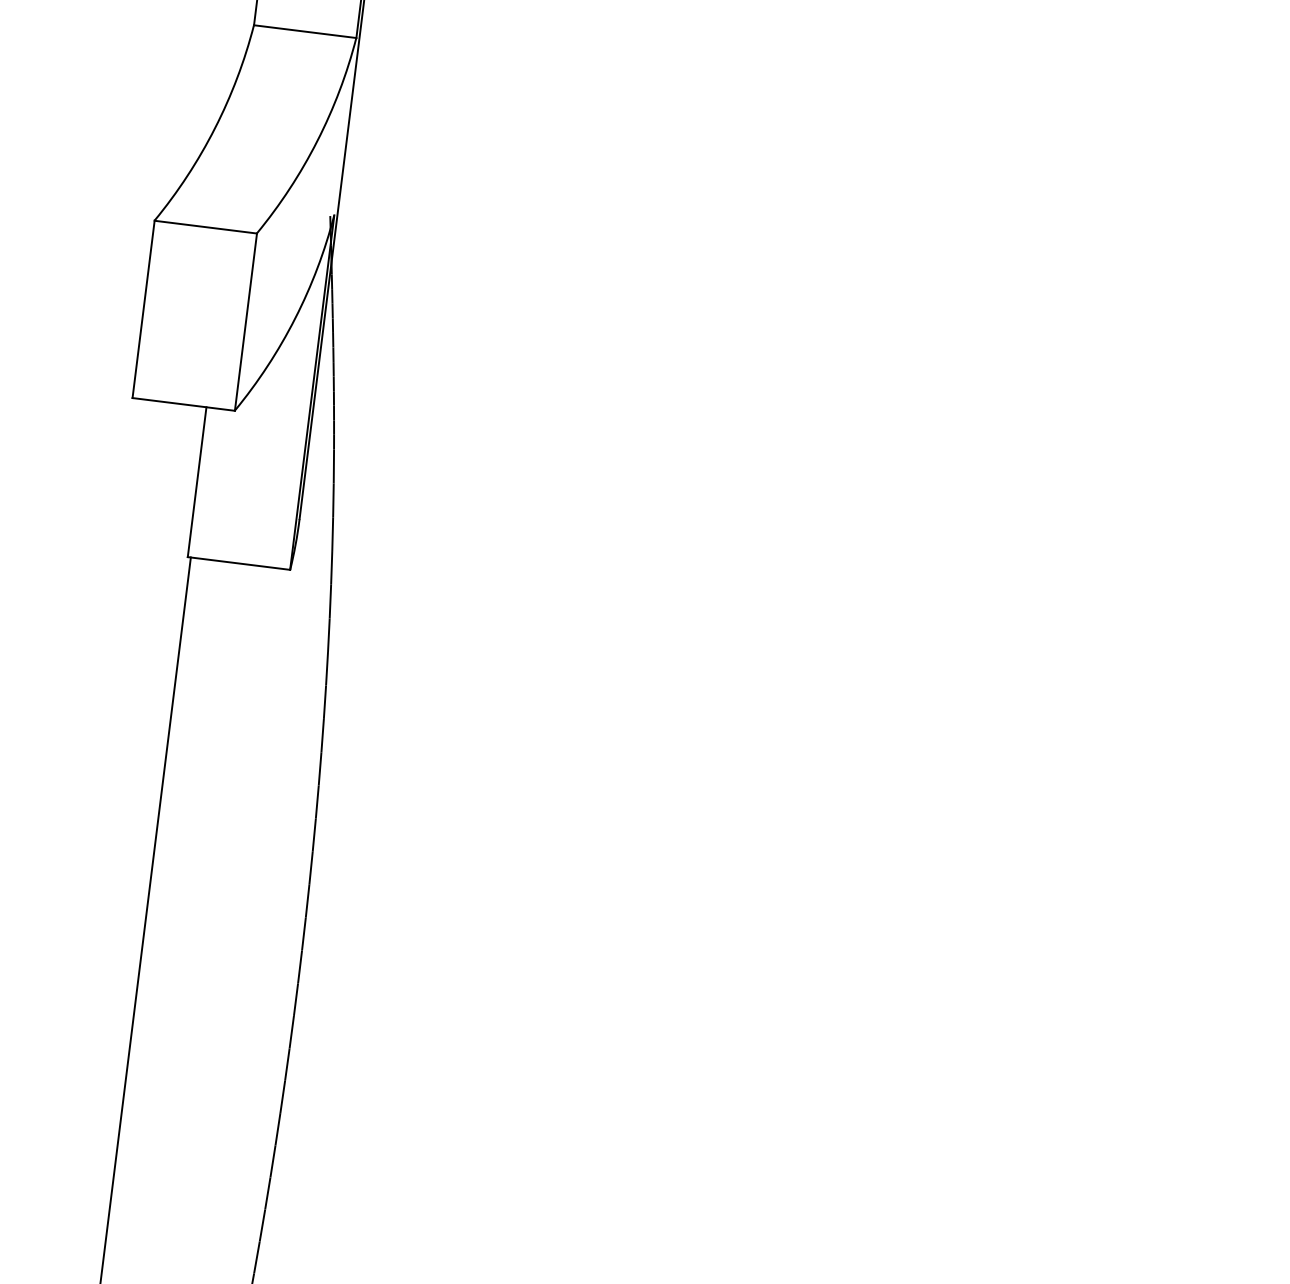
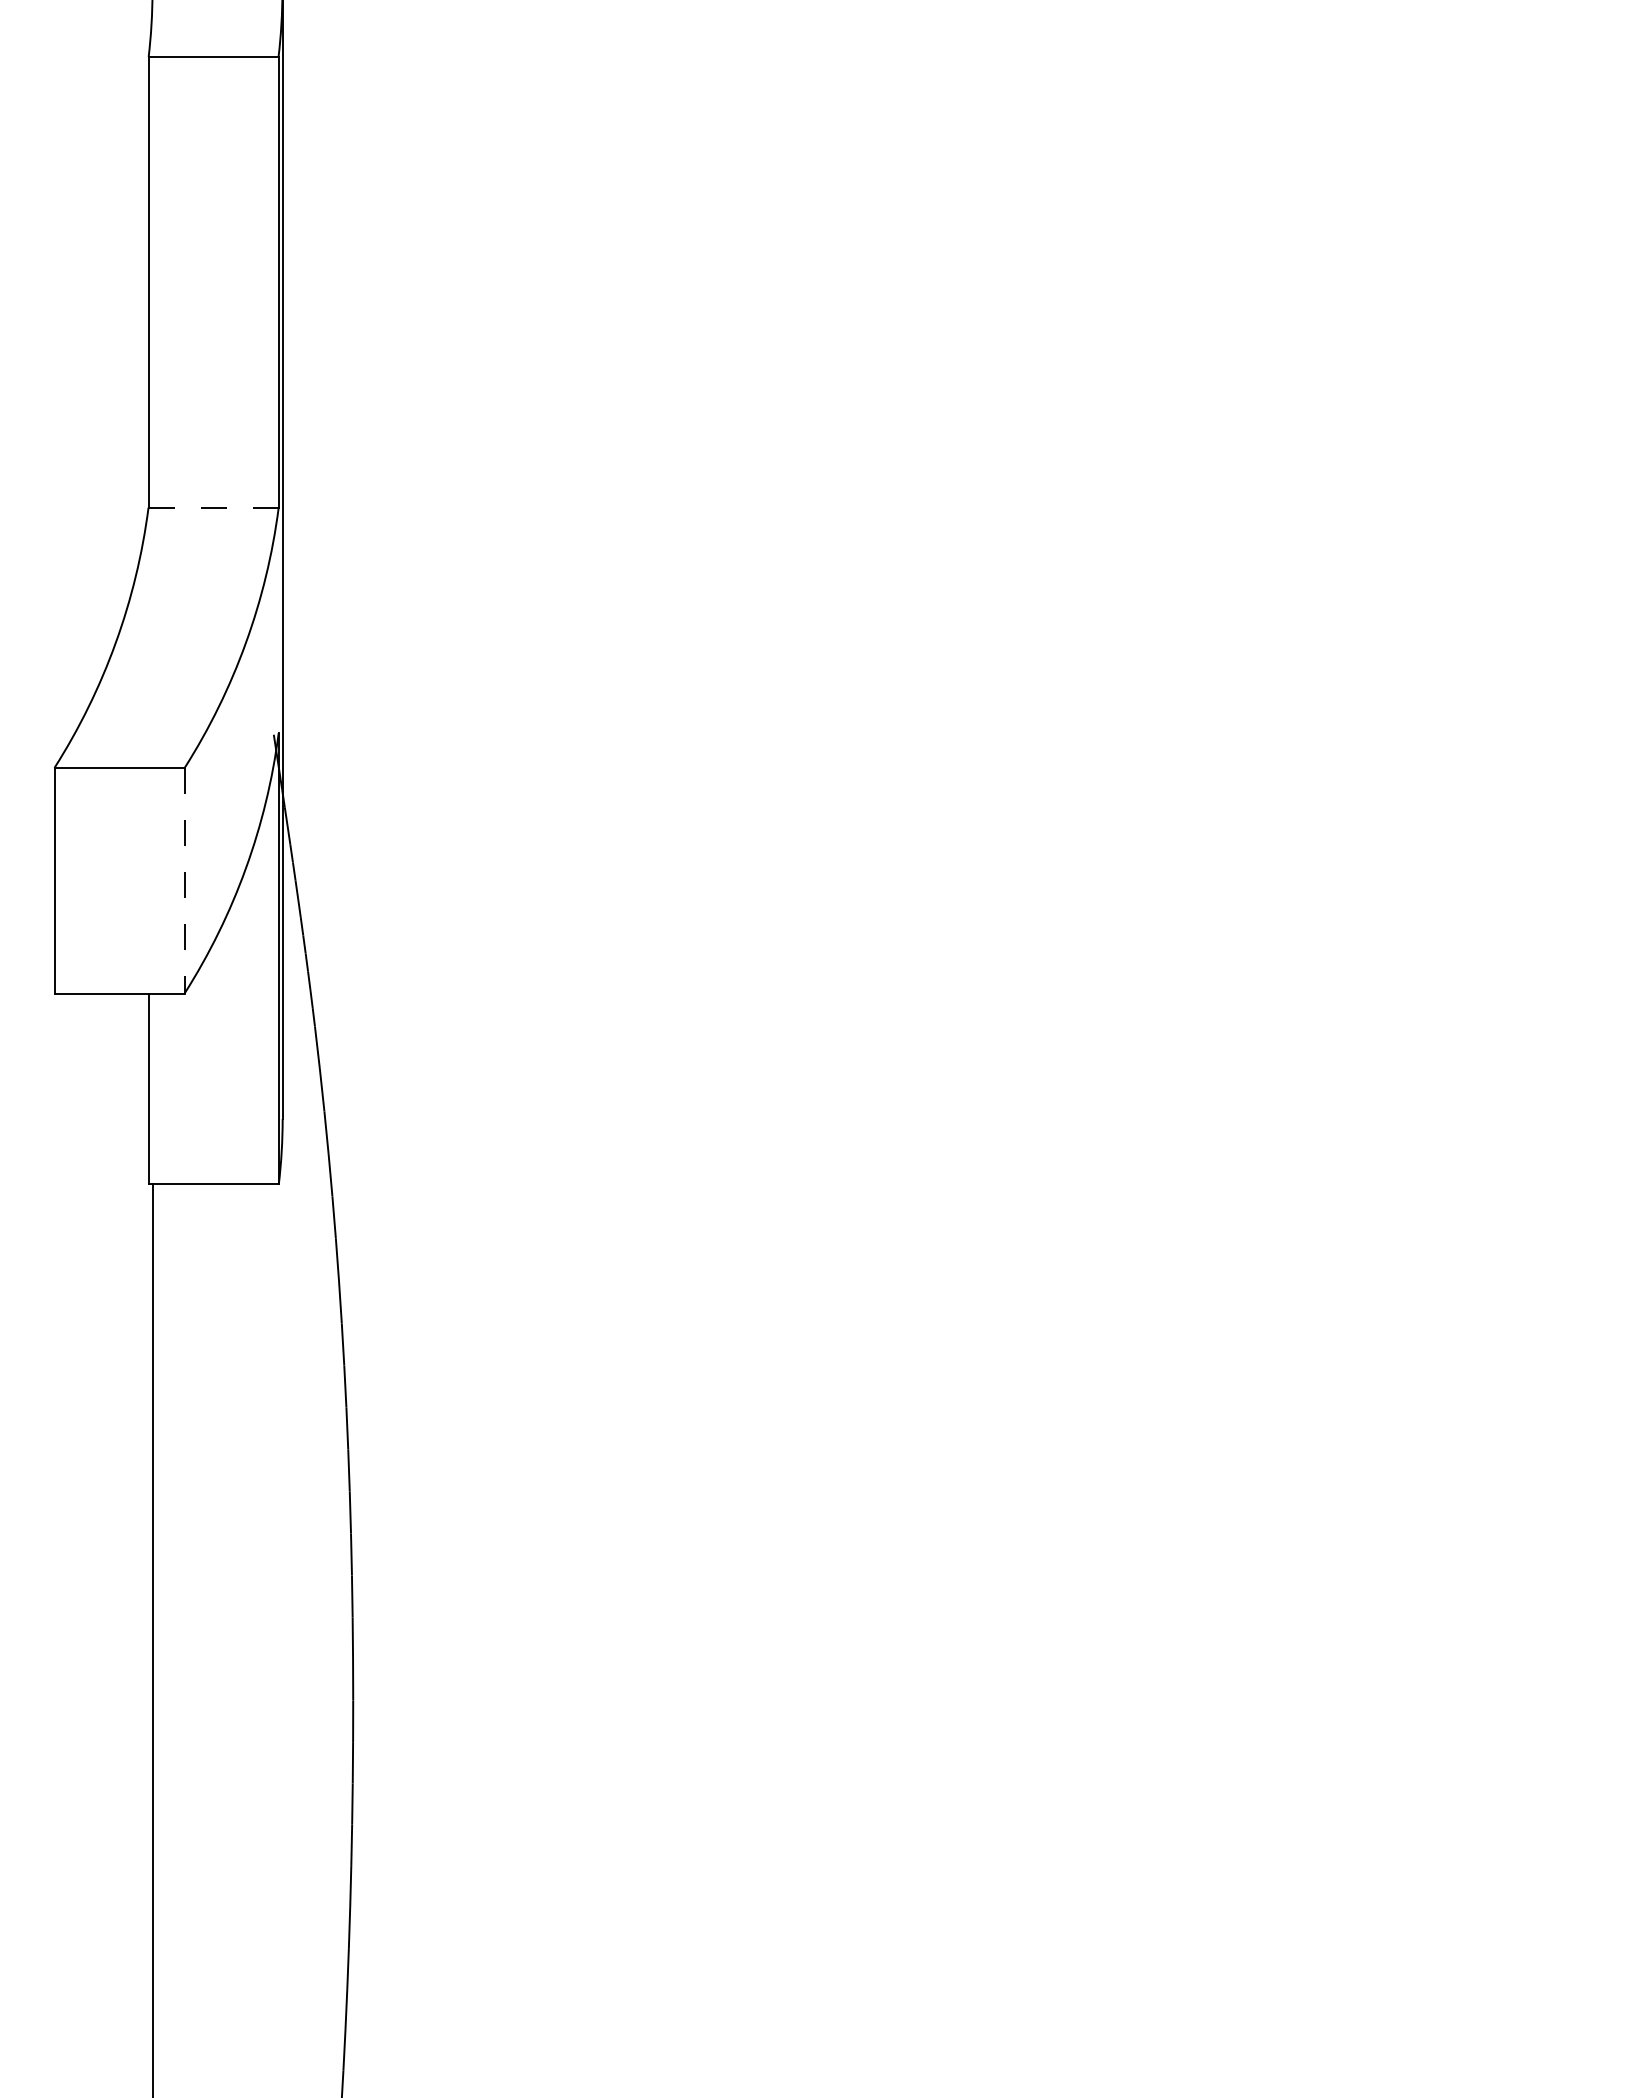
line: (305, 31) -> (213, 507), solid -> dashed
line: (245, 321) -> (184, 880), solid -> dashed

